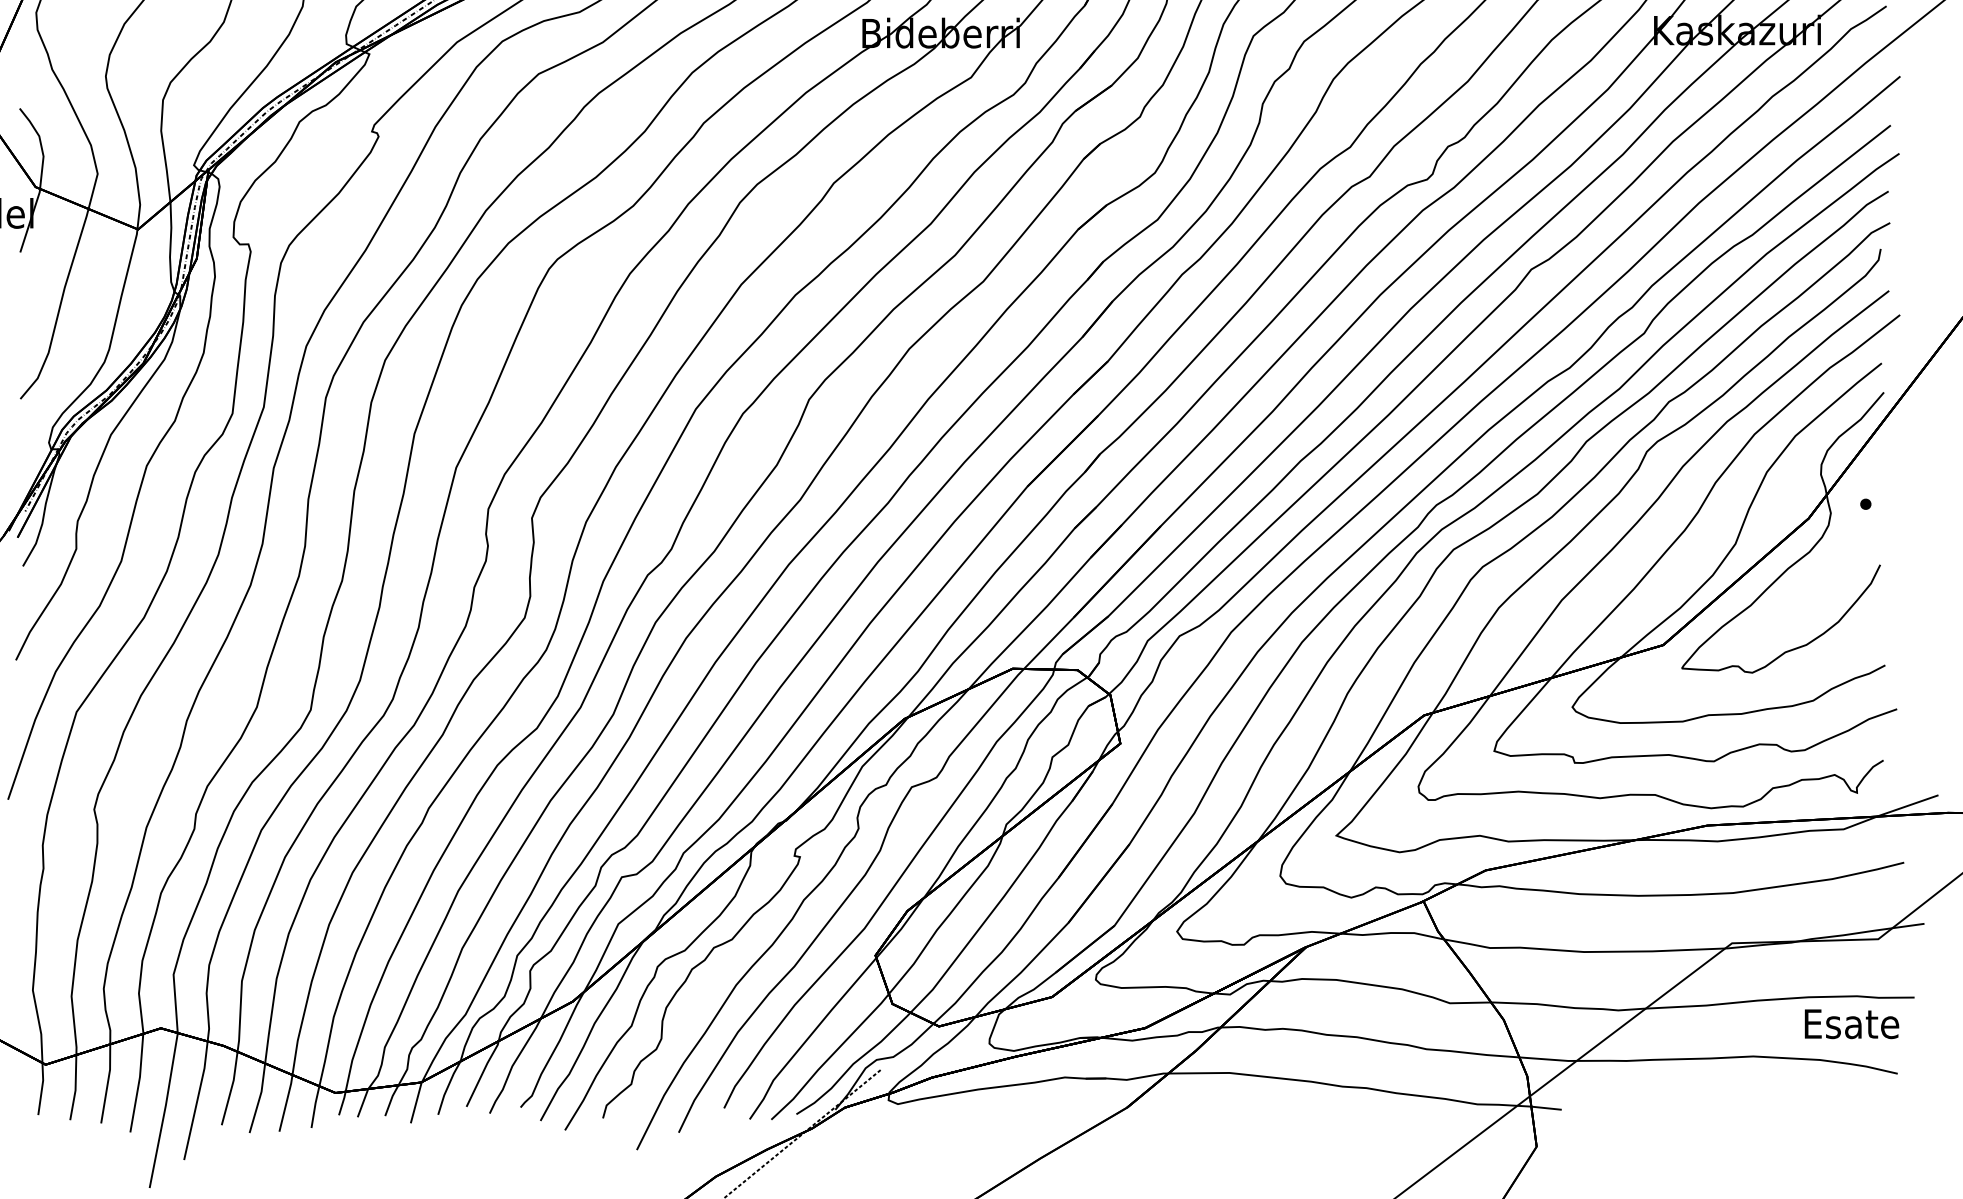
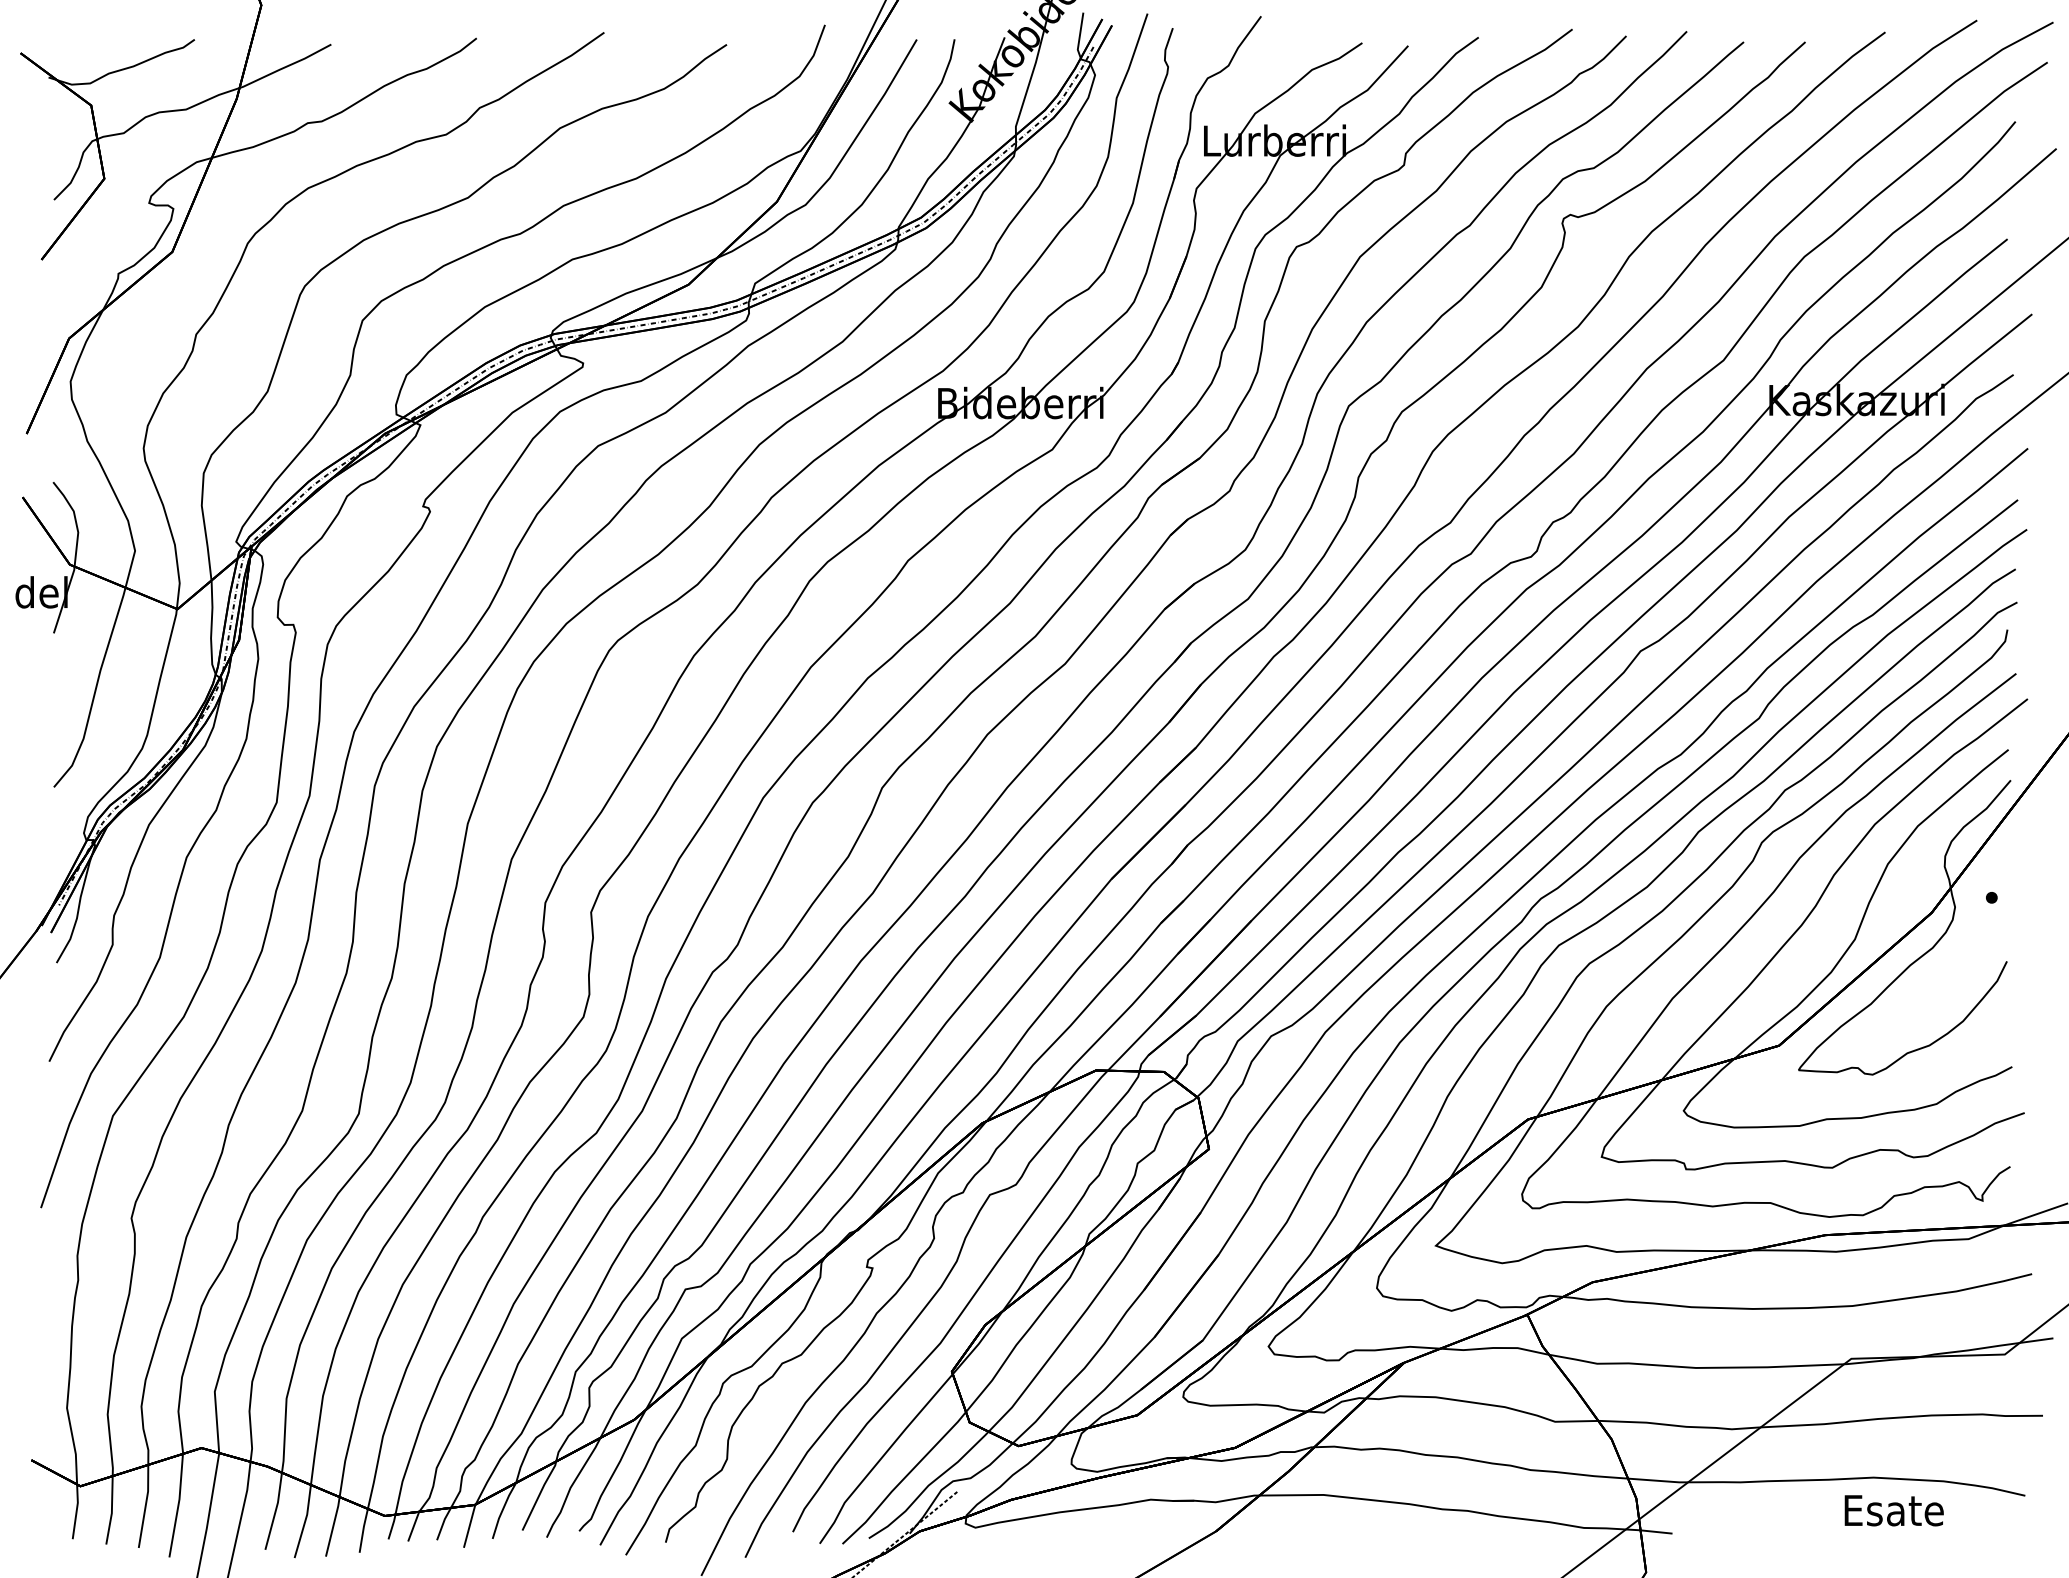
text: (1851, 1023) -> (1893, 1510), moved

